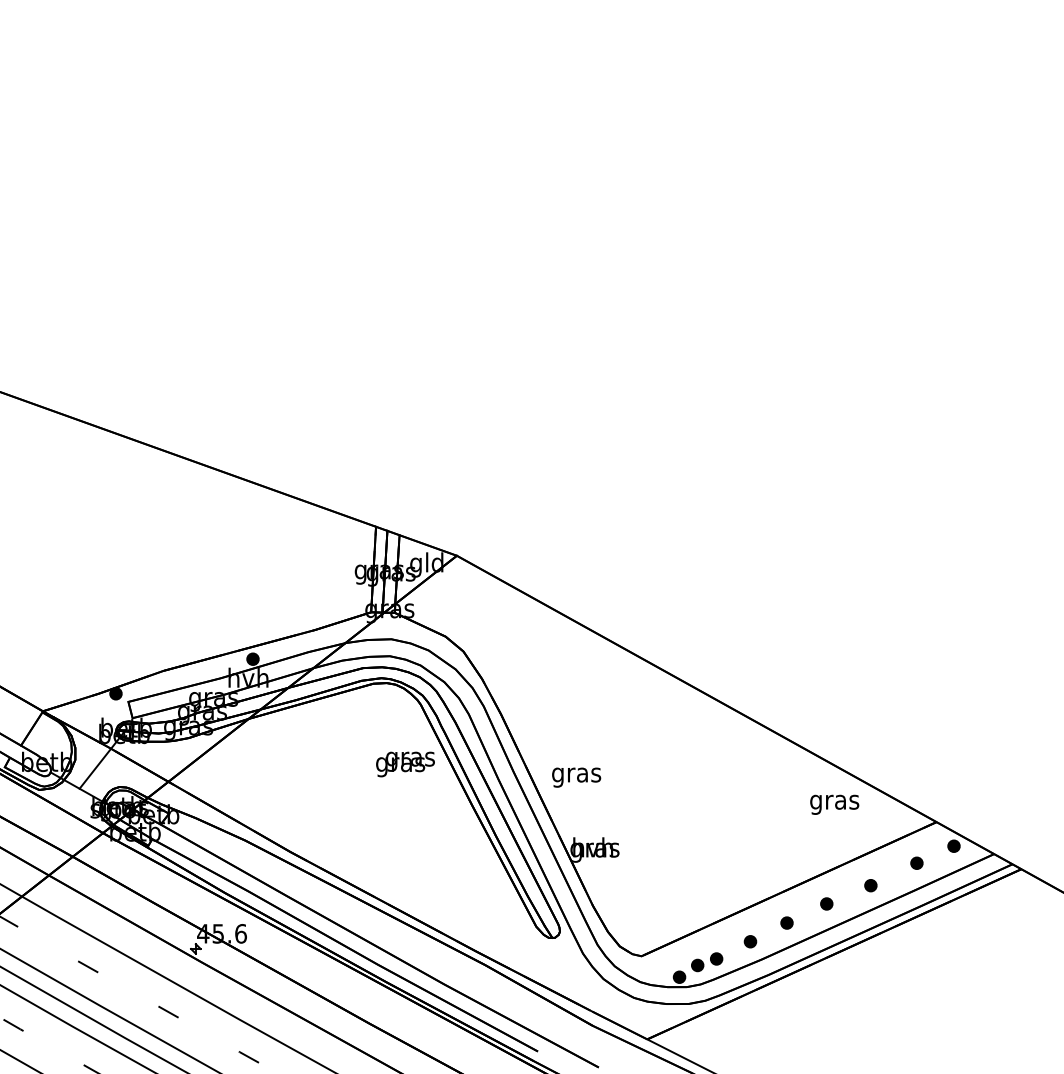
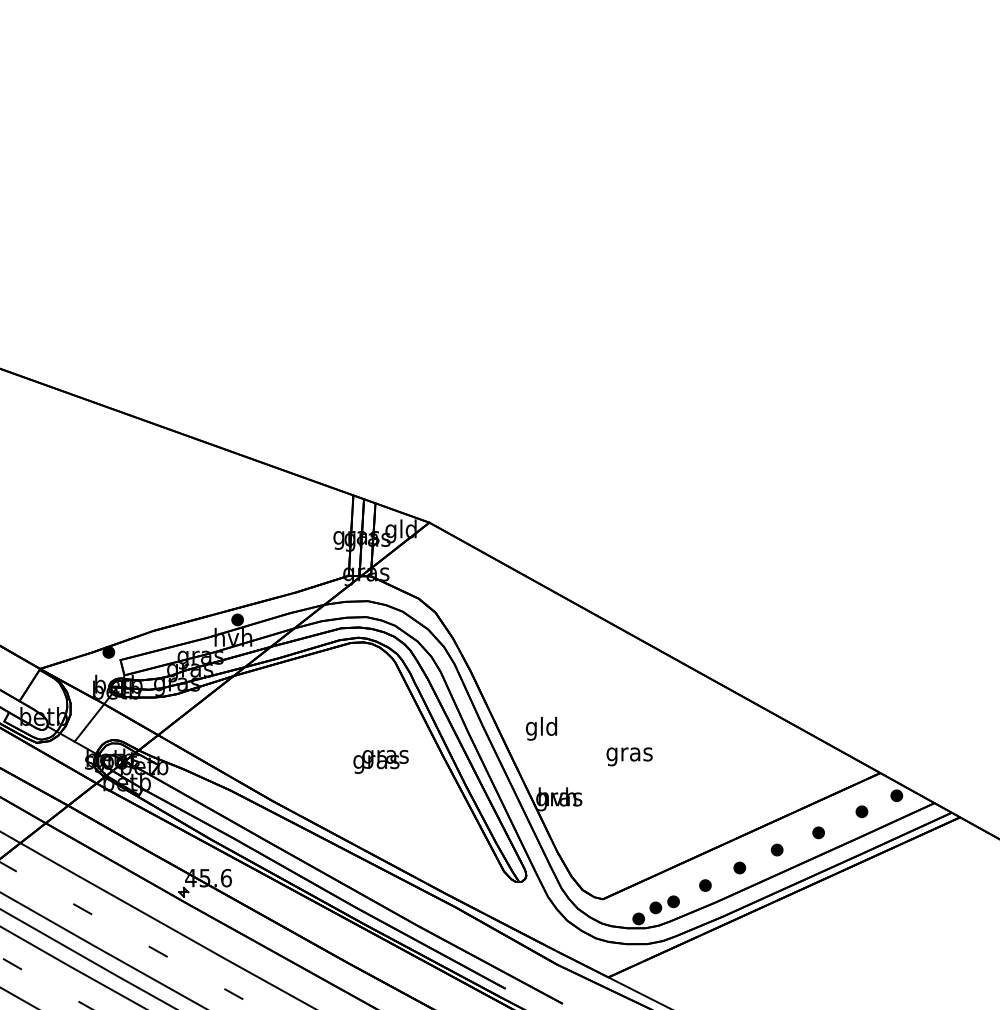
text: (404, 764) -> (380, 761), moved
text: (576, 774) -> (541, 728), gras -> gld
text: (834, 804) -> (629, 756), moved

